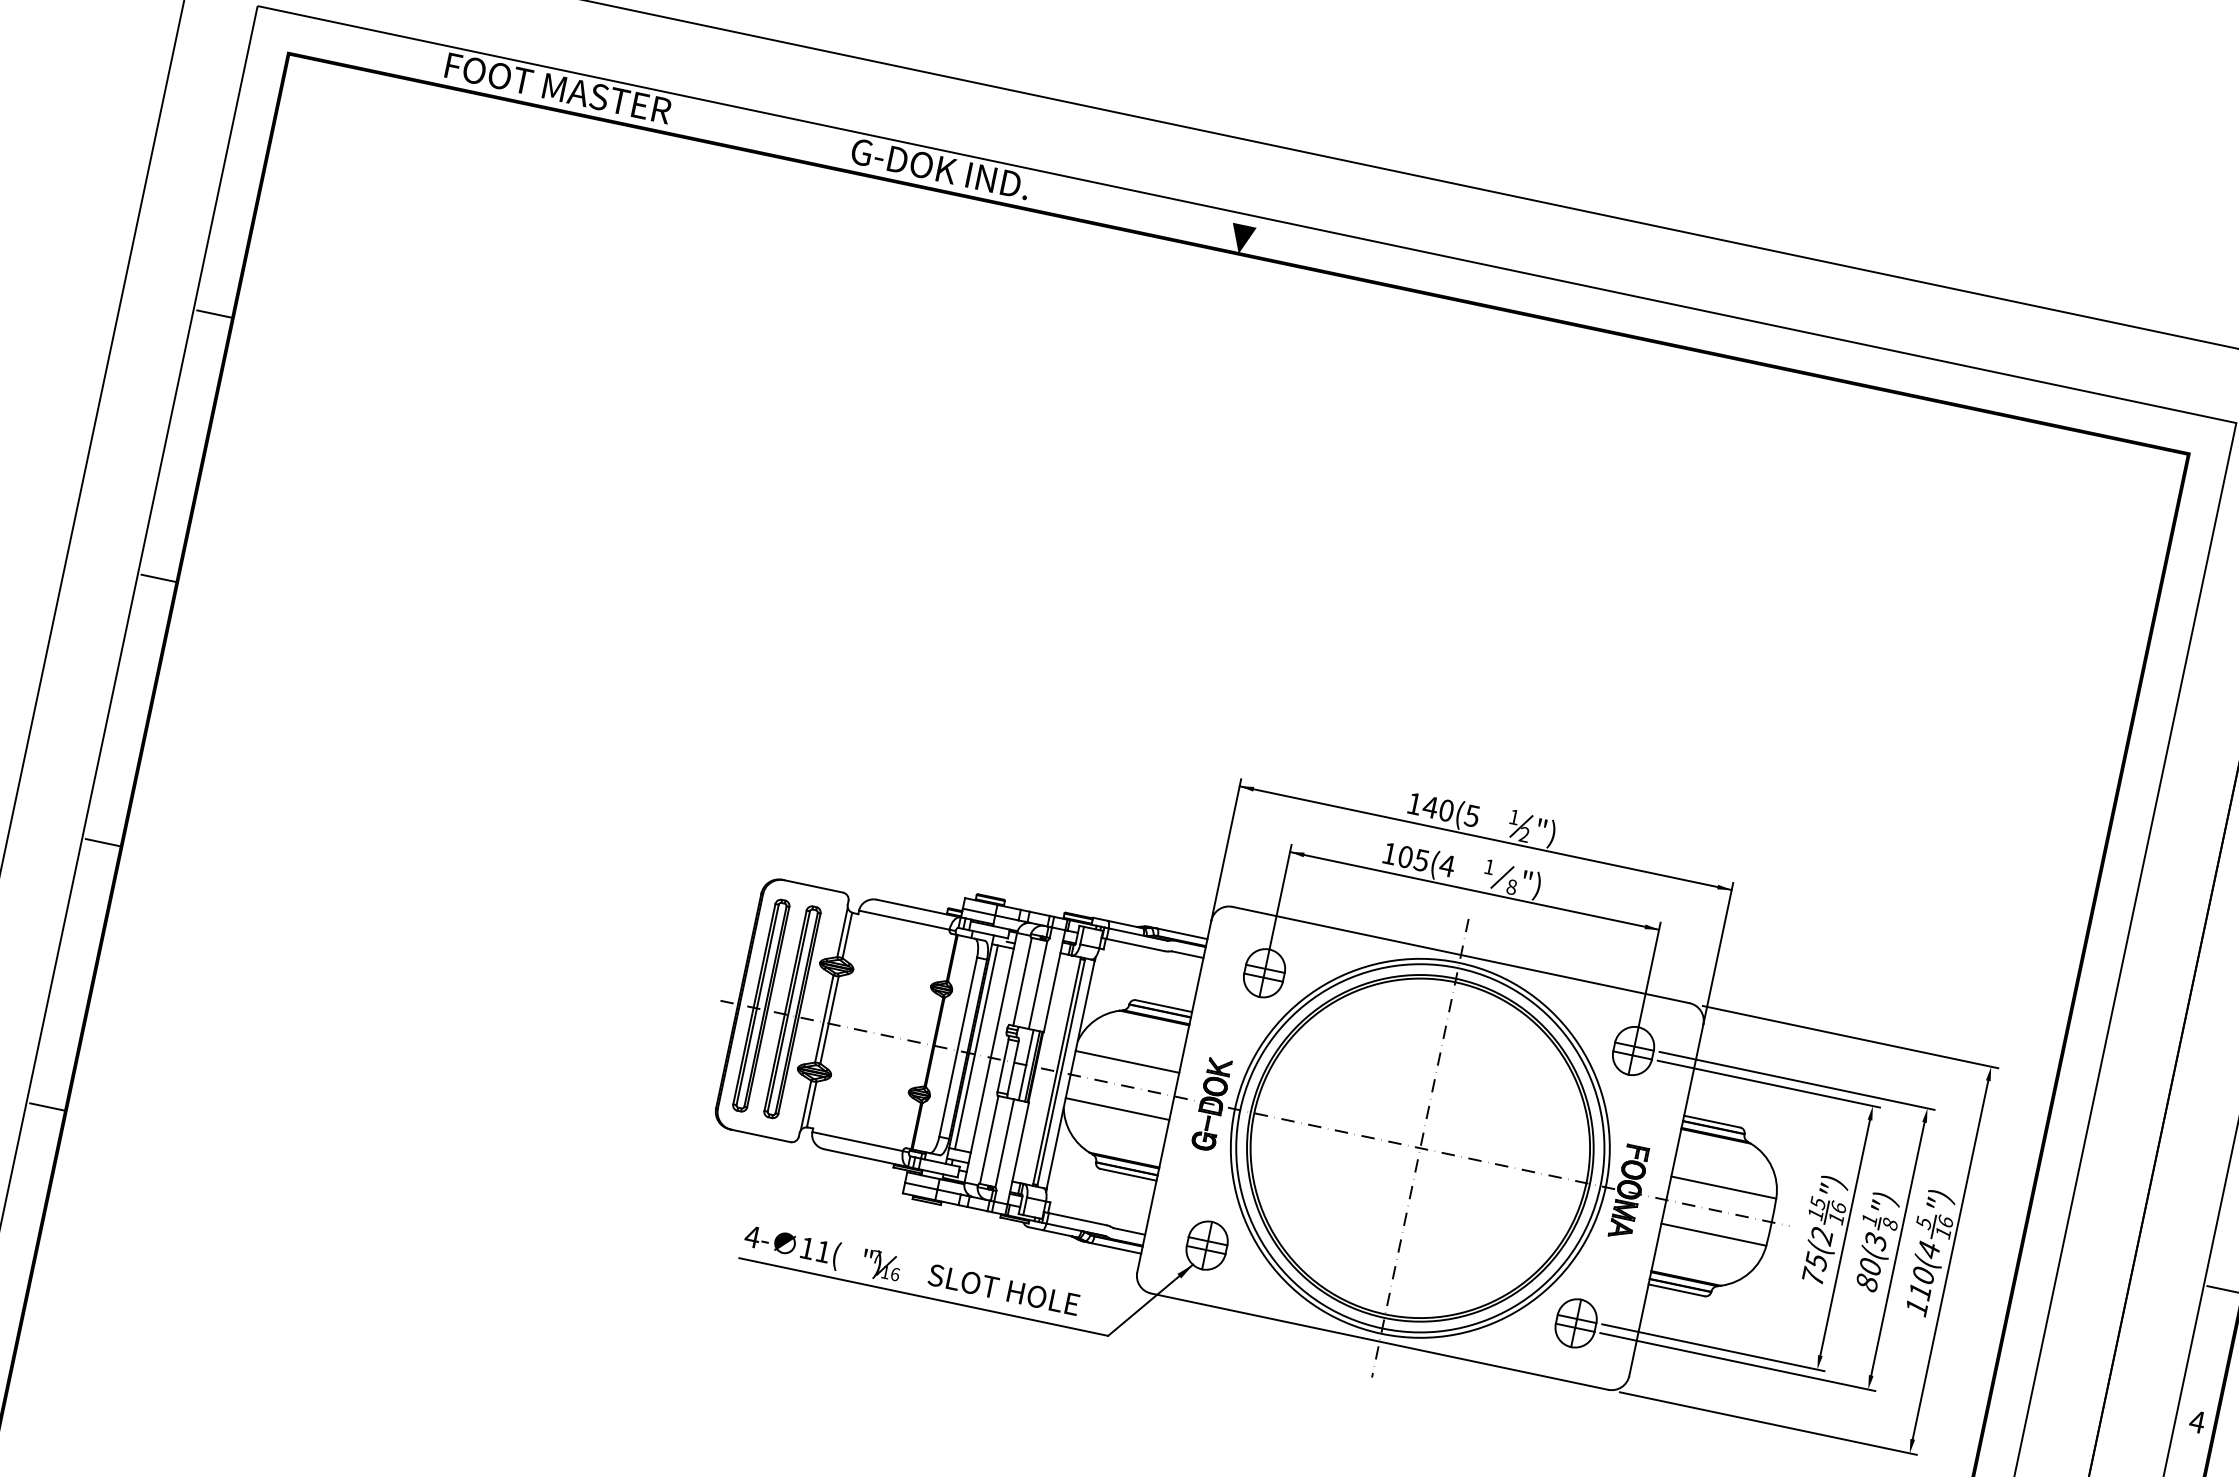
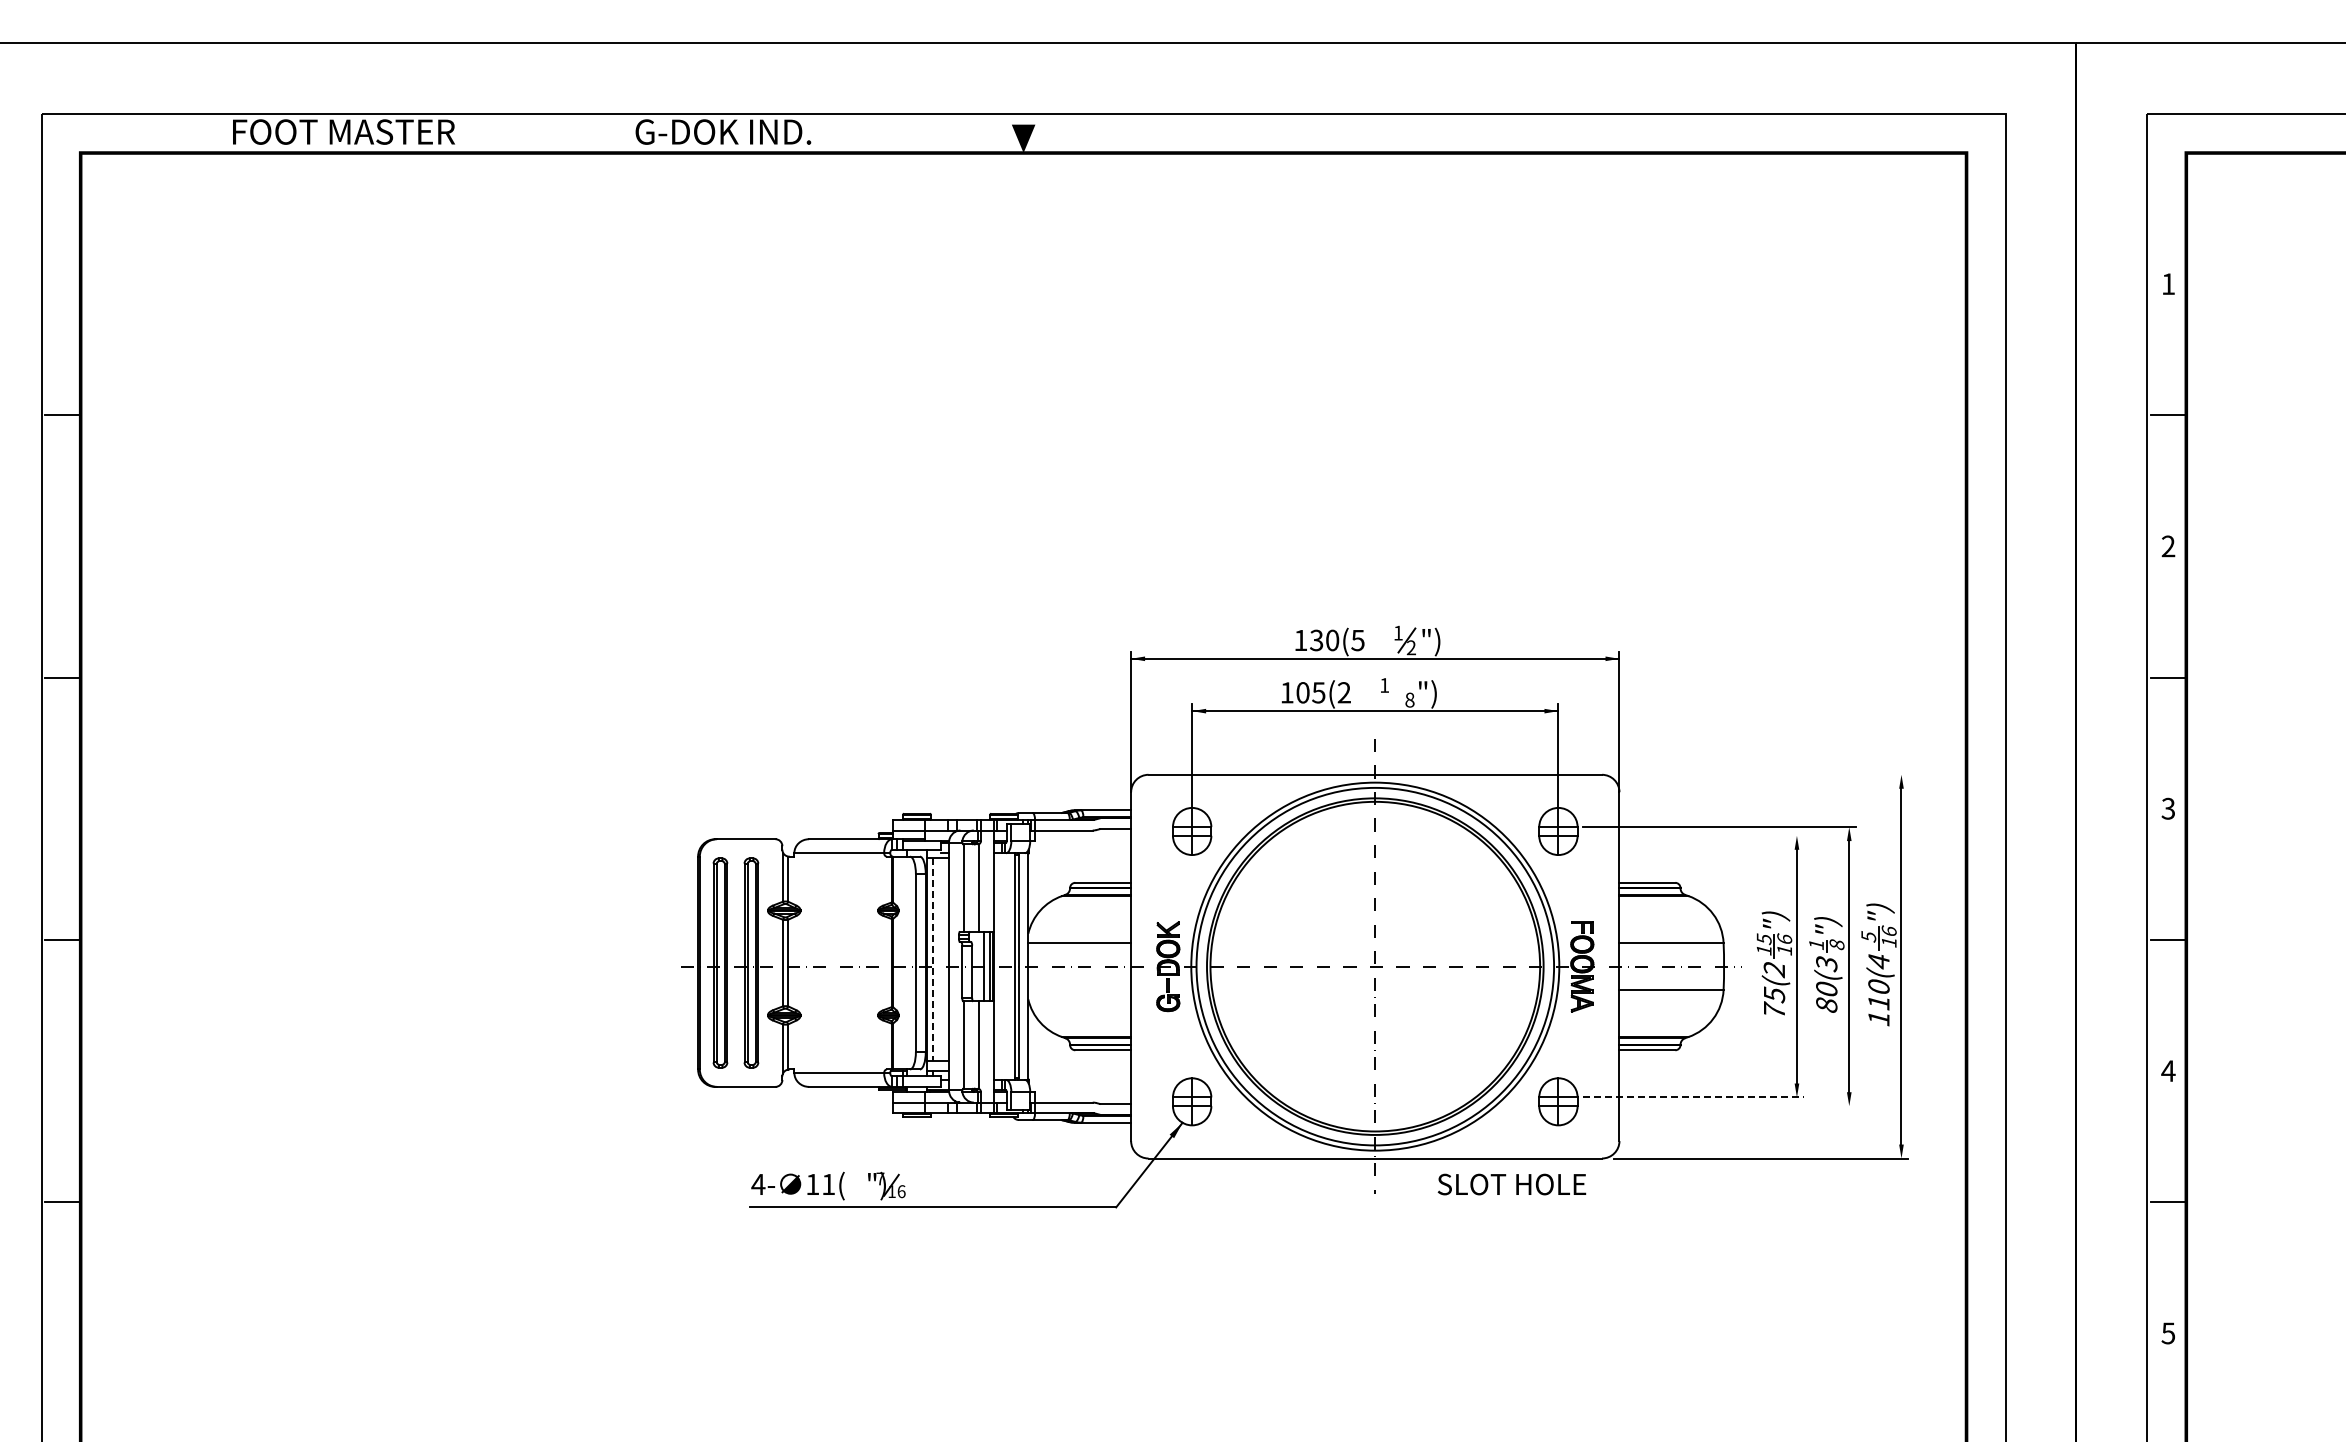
text: (1430, 807) -> (1316, 640), 140(5 -> 130(5
text: (1447, 865) -> (1344, 692), 105(4 -> 105(2
line: (1501, 877) -> (1398, 692), removed
line: (1850, 1036) -> (1761, 774), removed
line: (976, 1048) -> (933, 960), solid -> dashed
line: (1768, 1083) -> (1693, 835), removed
line: (1117, 1108) -> (1079, 989), removed
text: (1003, 1289) -> (1511, 1184), moved
line: (1714, 1347) -> (1694, 1097), solid -> dashed
line: (1737, 1362) -> (1719, 1106), removed

